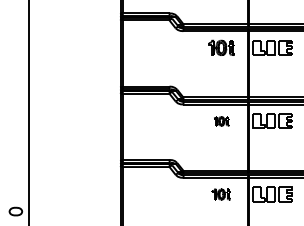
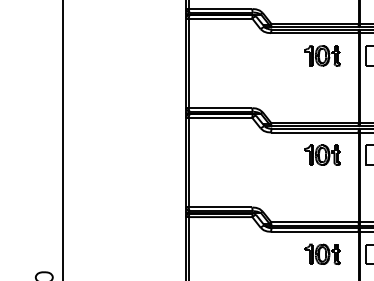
part: (221, 121) -> (322, 155), size x1.67
part: (221, 194) -> (322, 254), size x1.43

